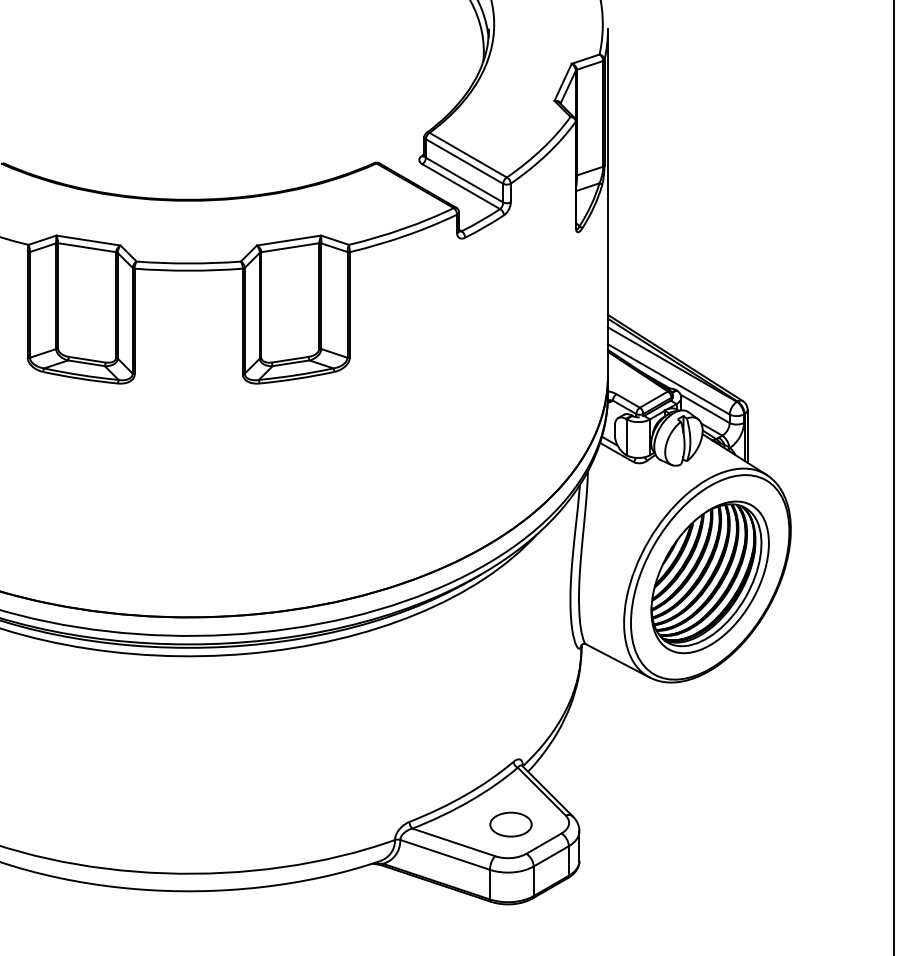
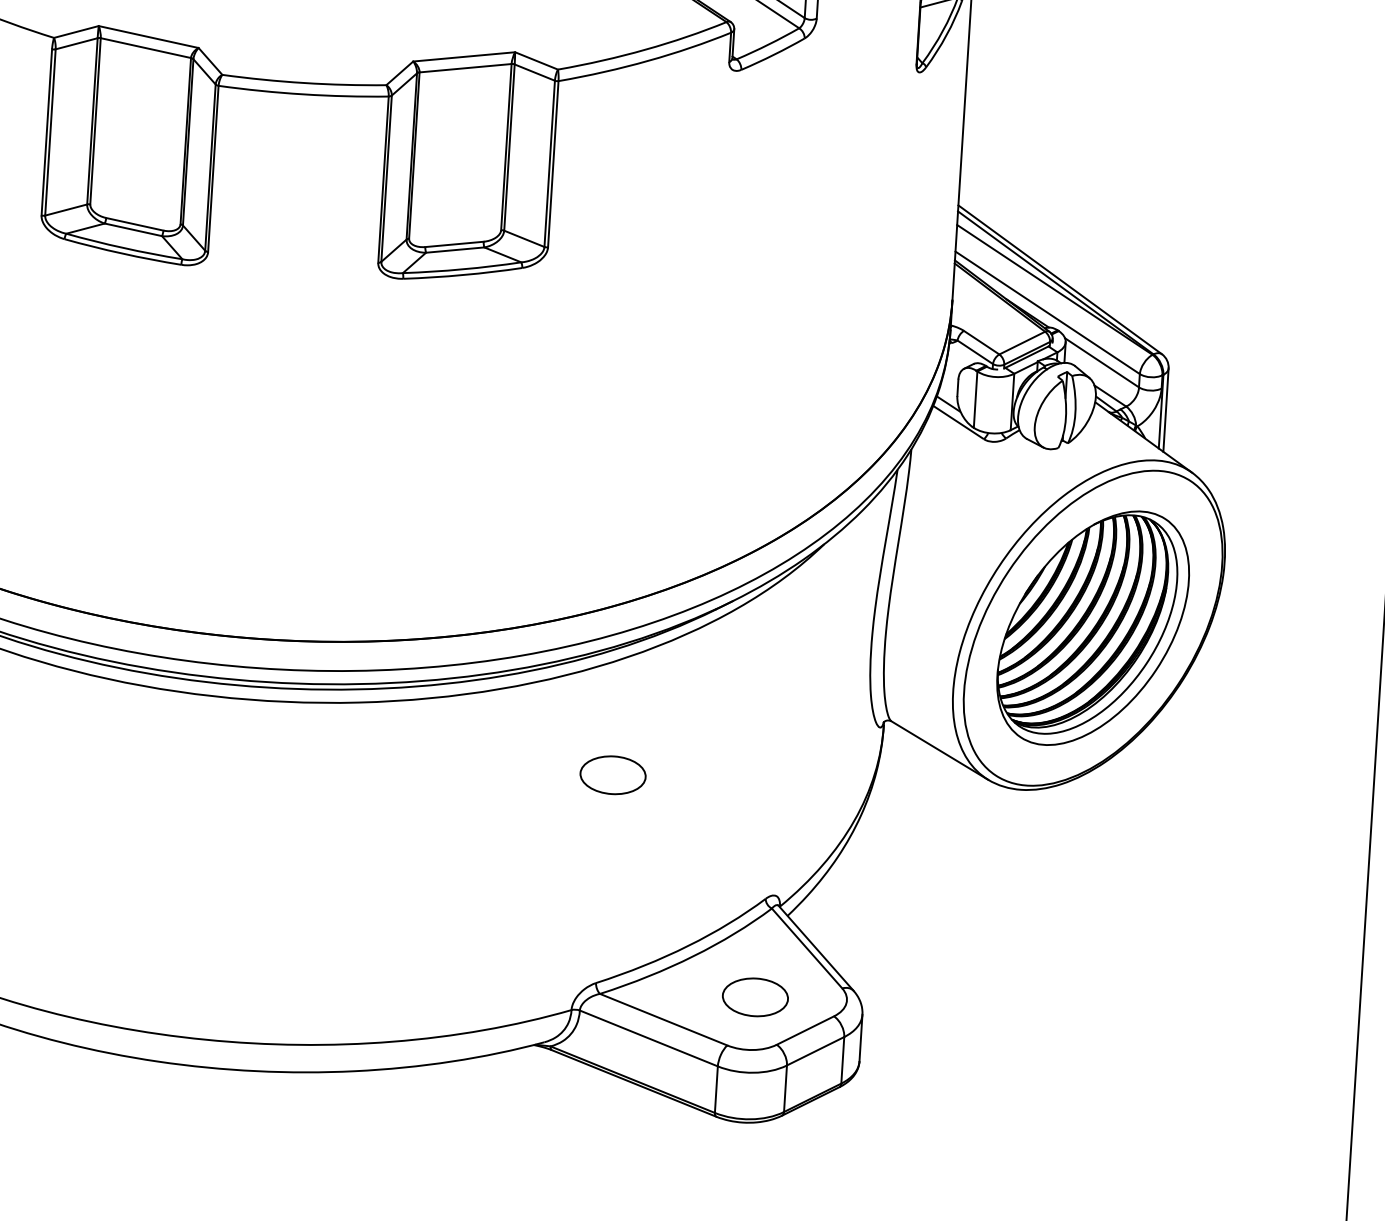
part: (411, 689) -> (612, 775), added

